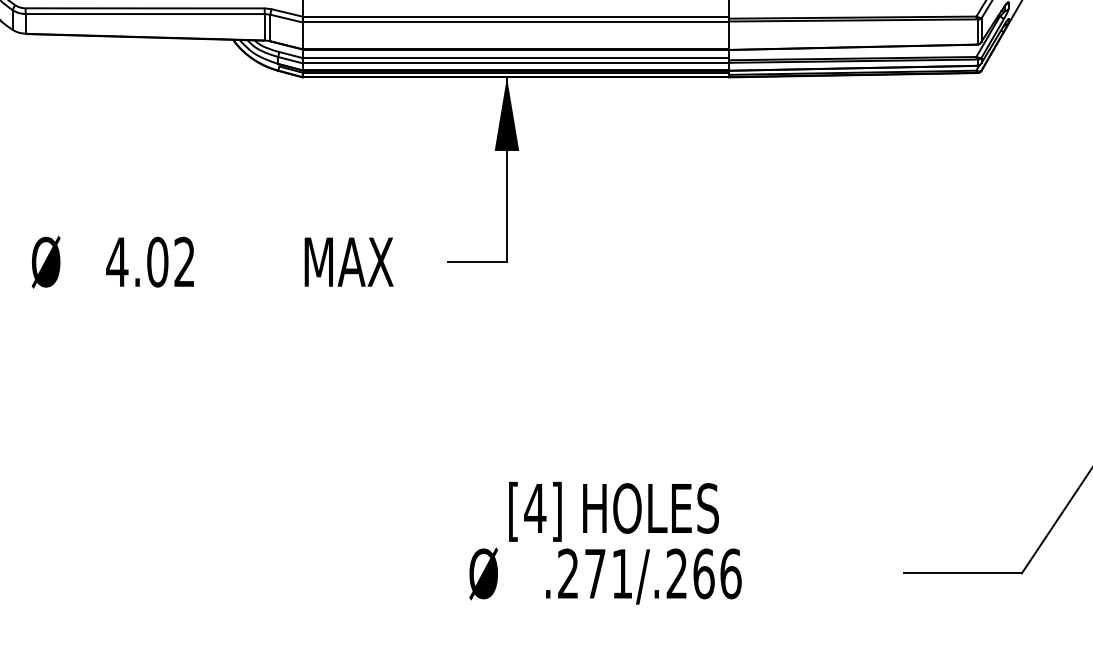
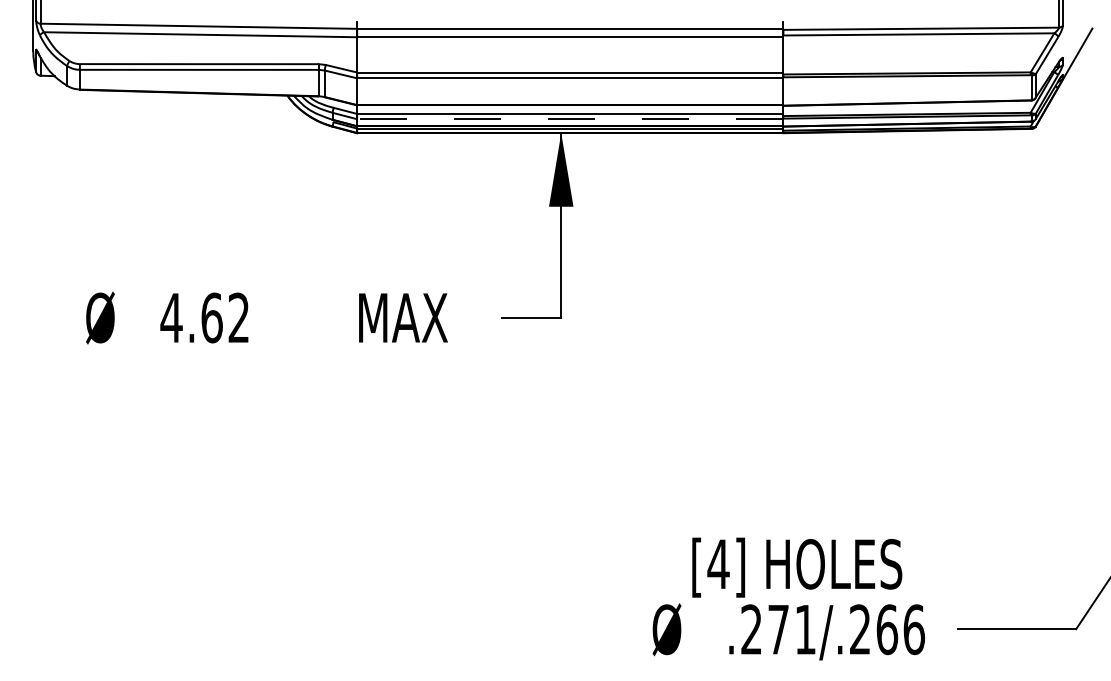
line: (515, 63) -> (569, 119), solid -> dashed
text: (157, 261) -> (211, 317), 4.02 -> 4.62
text: (605, 542) -> (788, 598), moved

